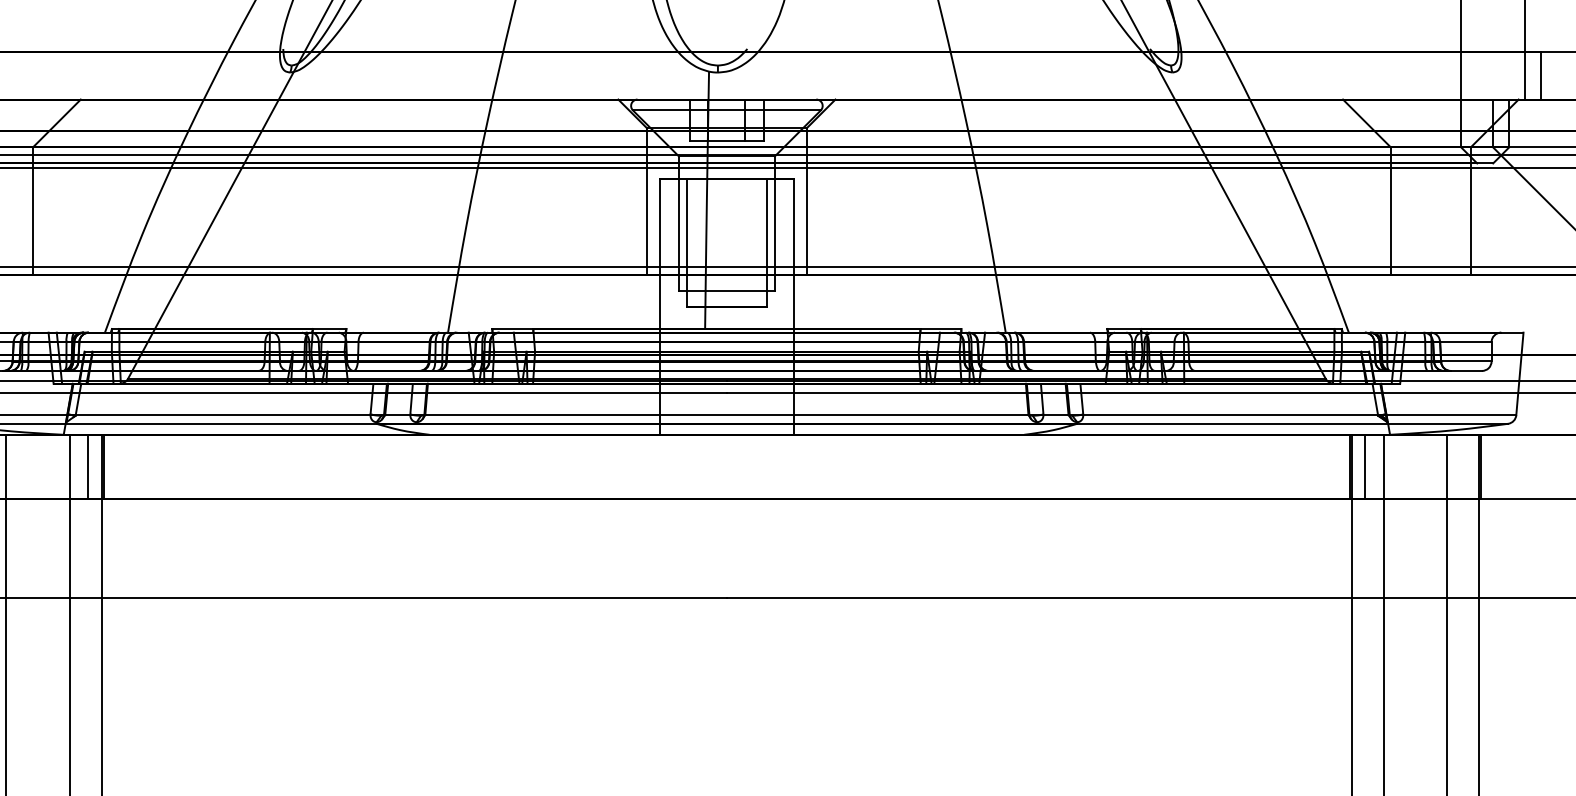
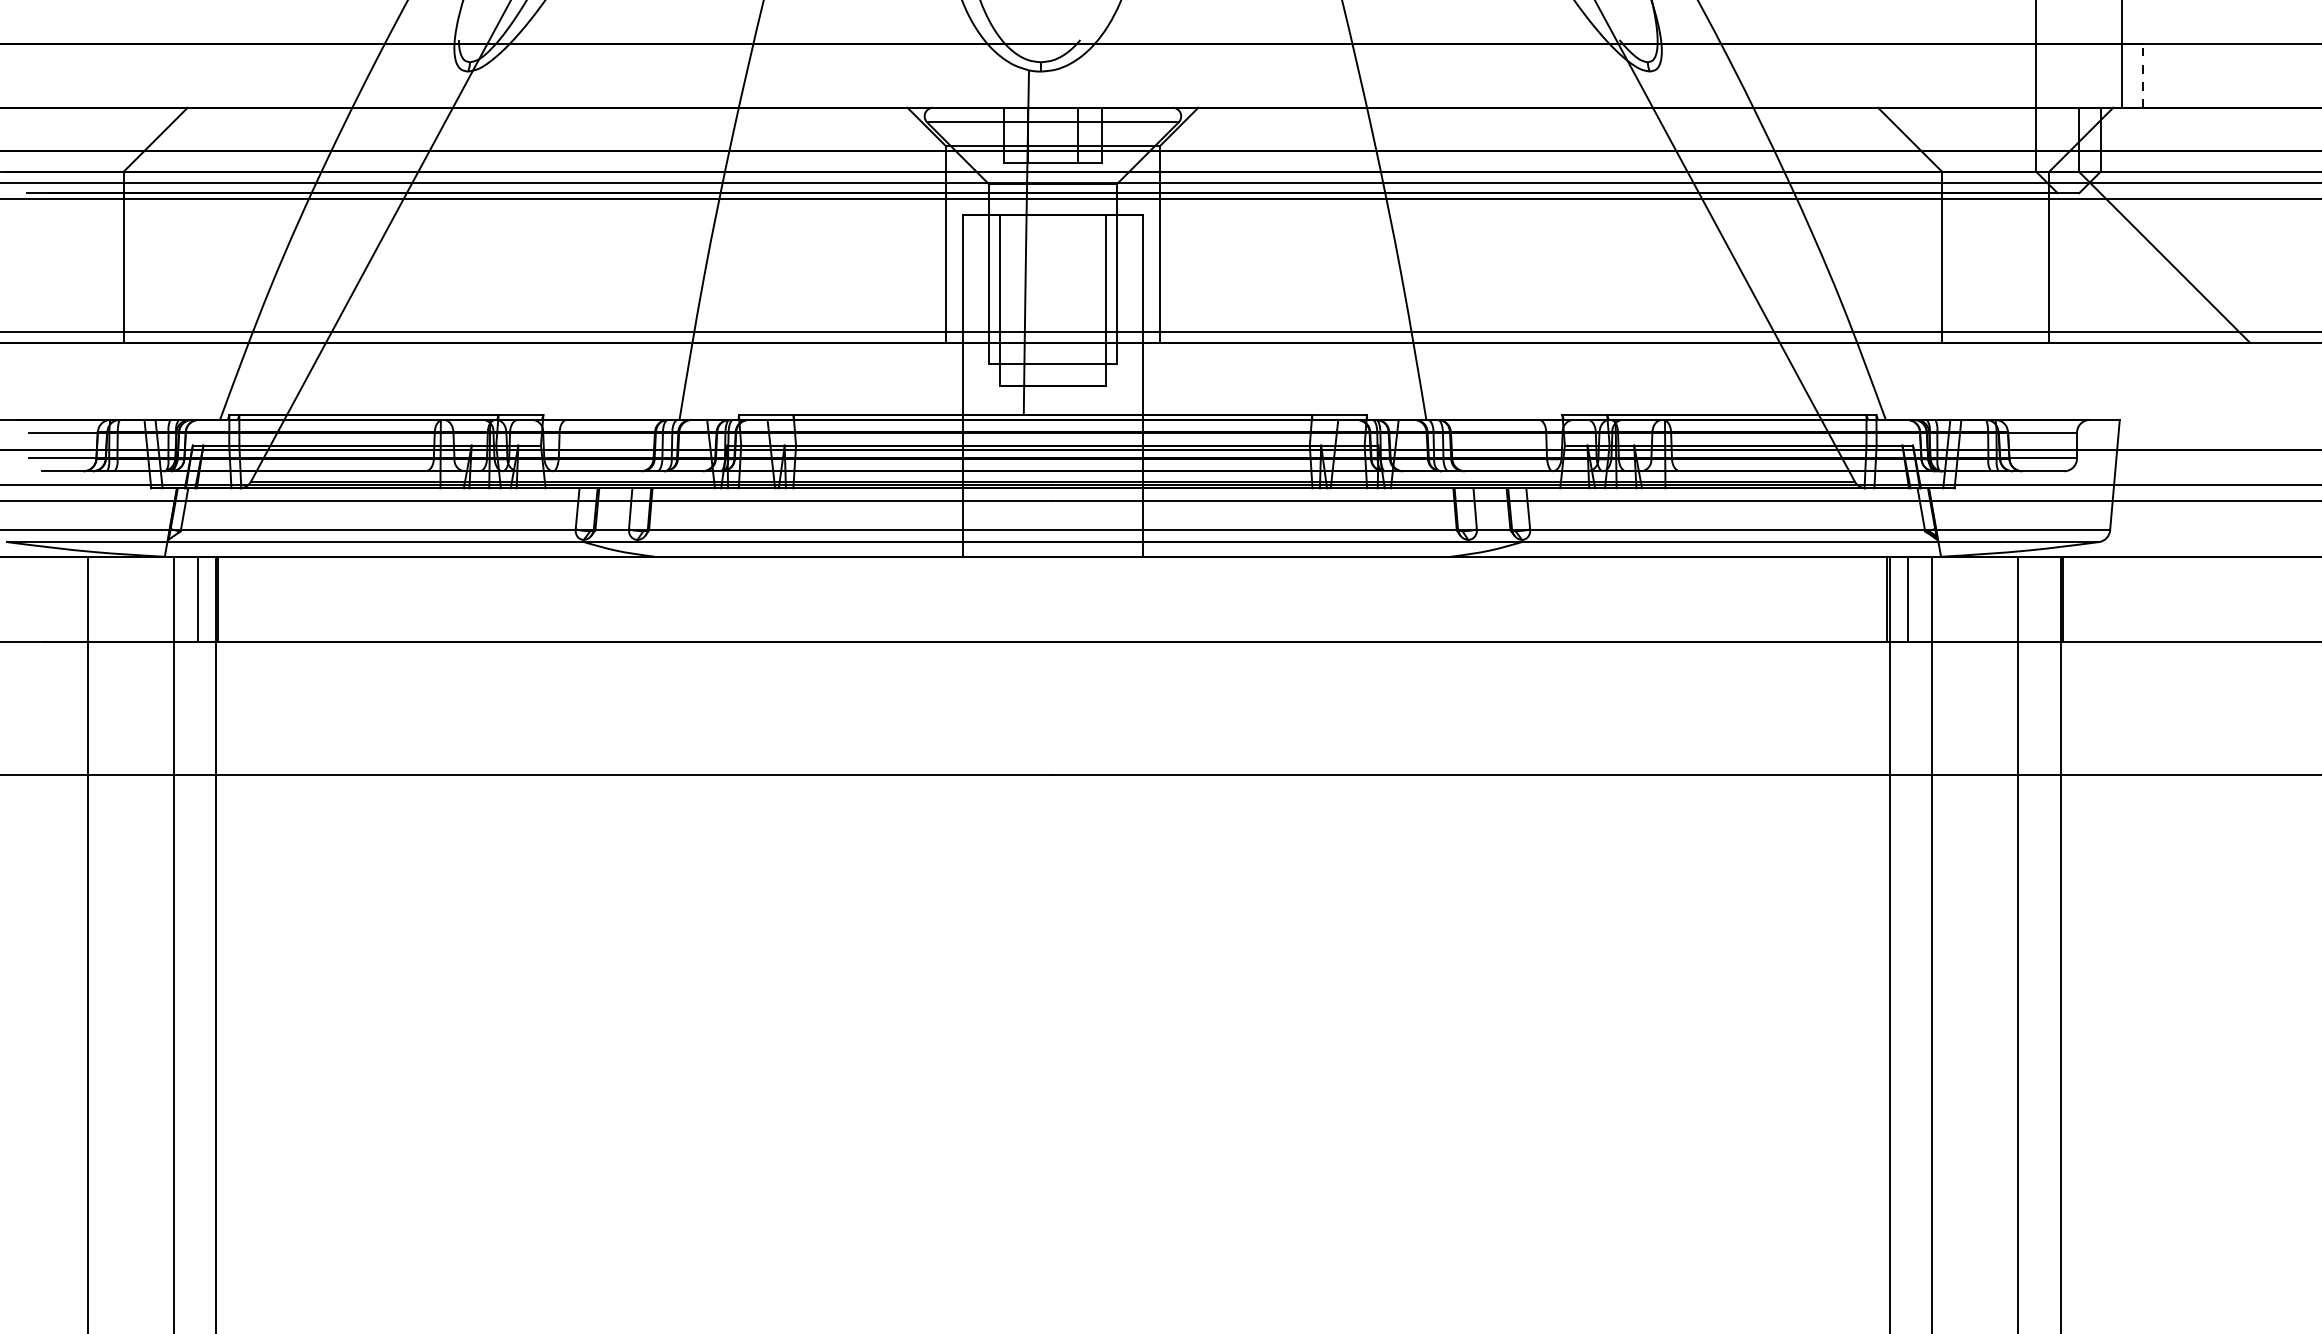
line: (1541, 75) -> (2143, 75), solid -> dashed

